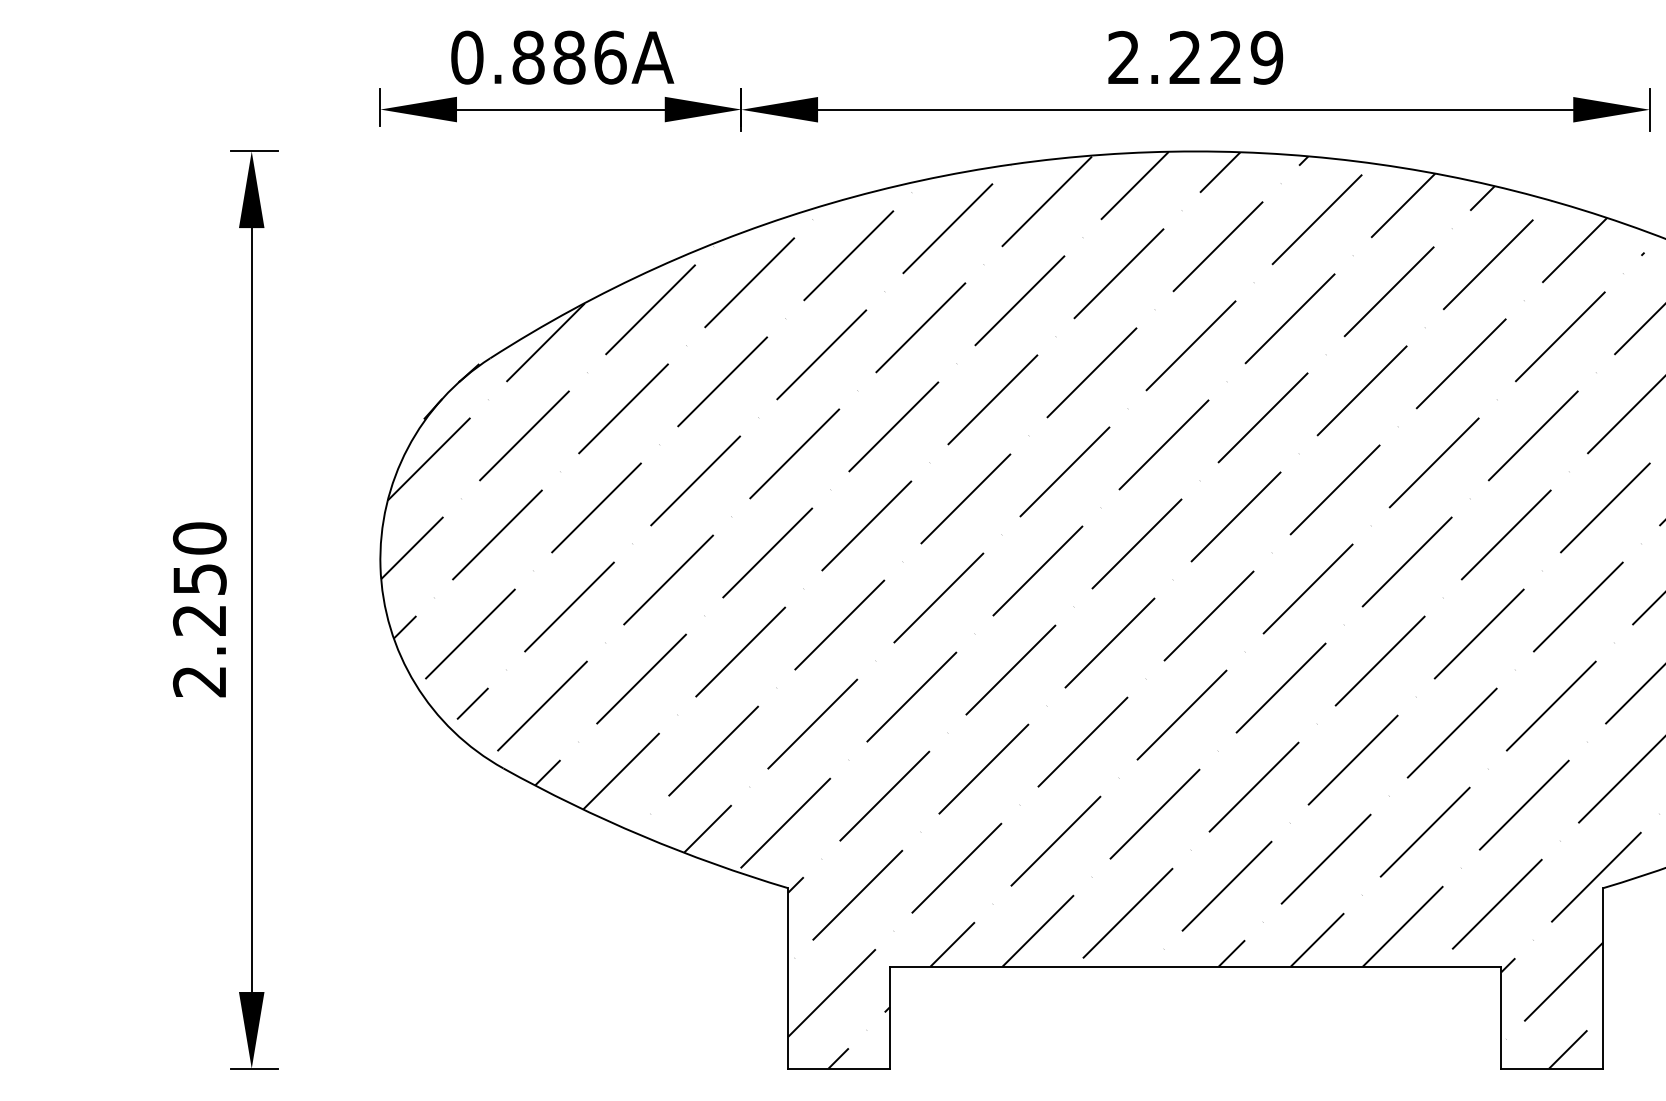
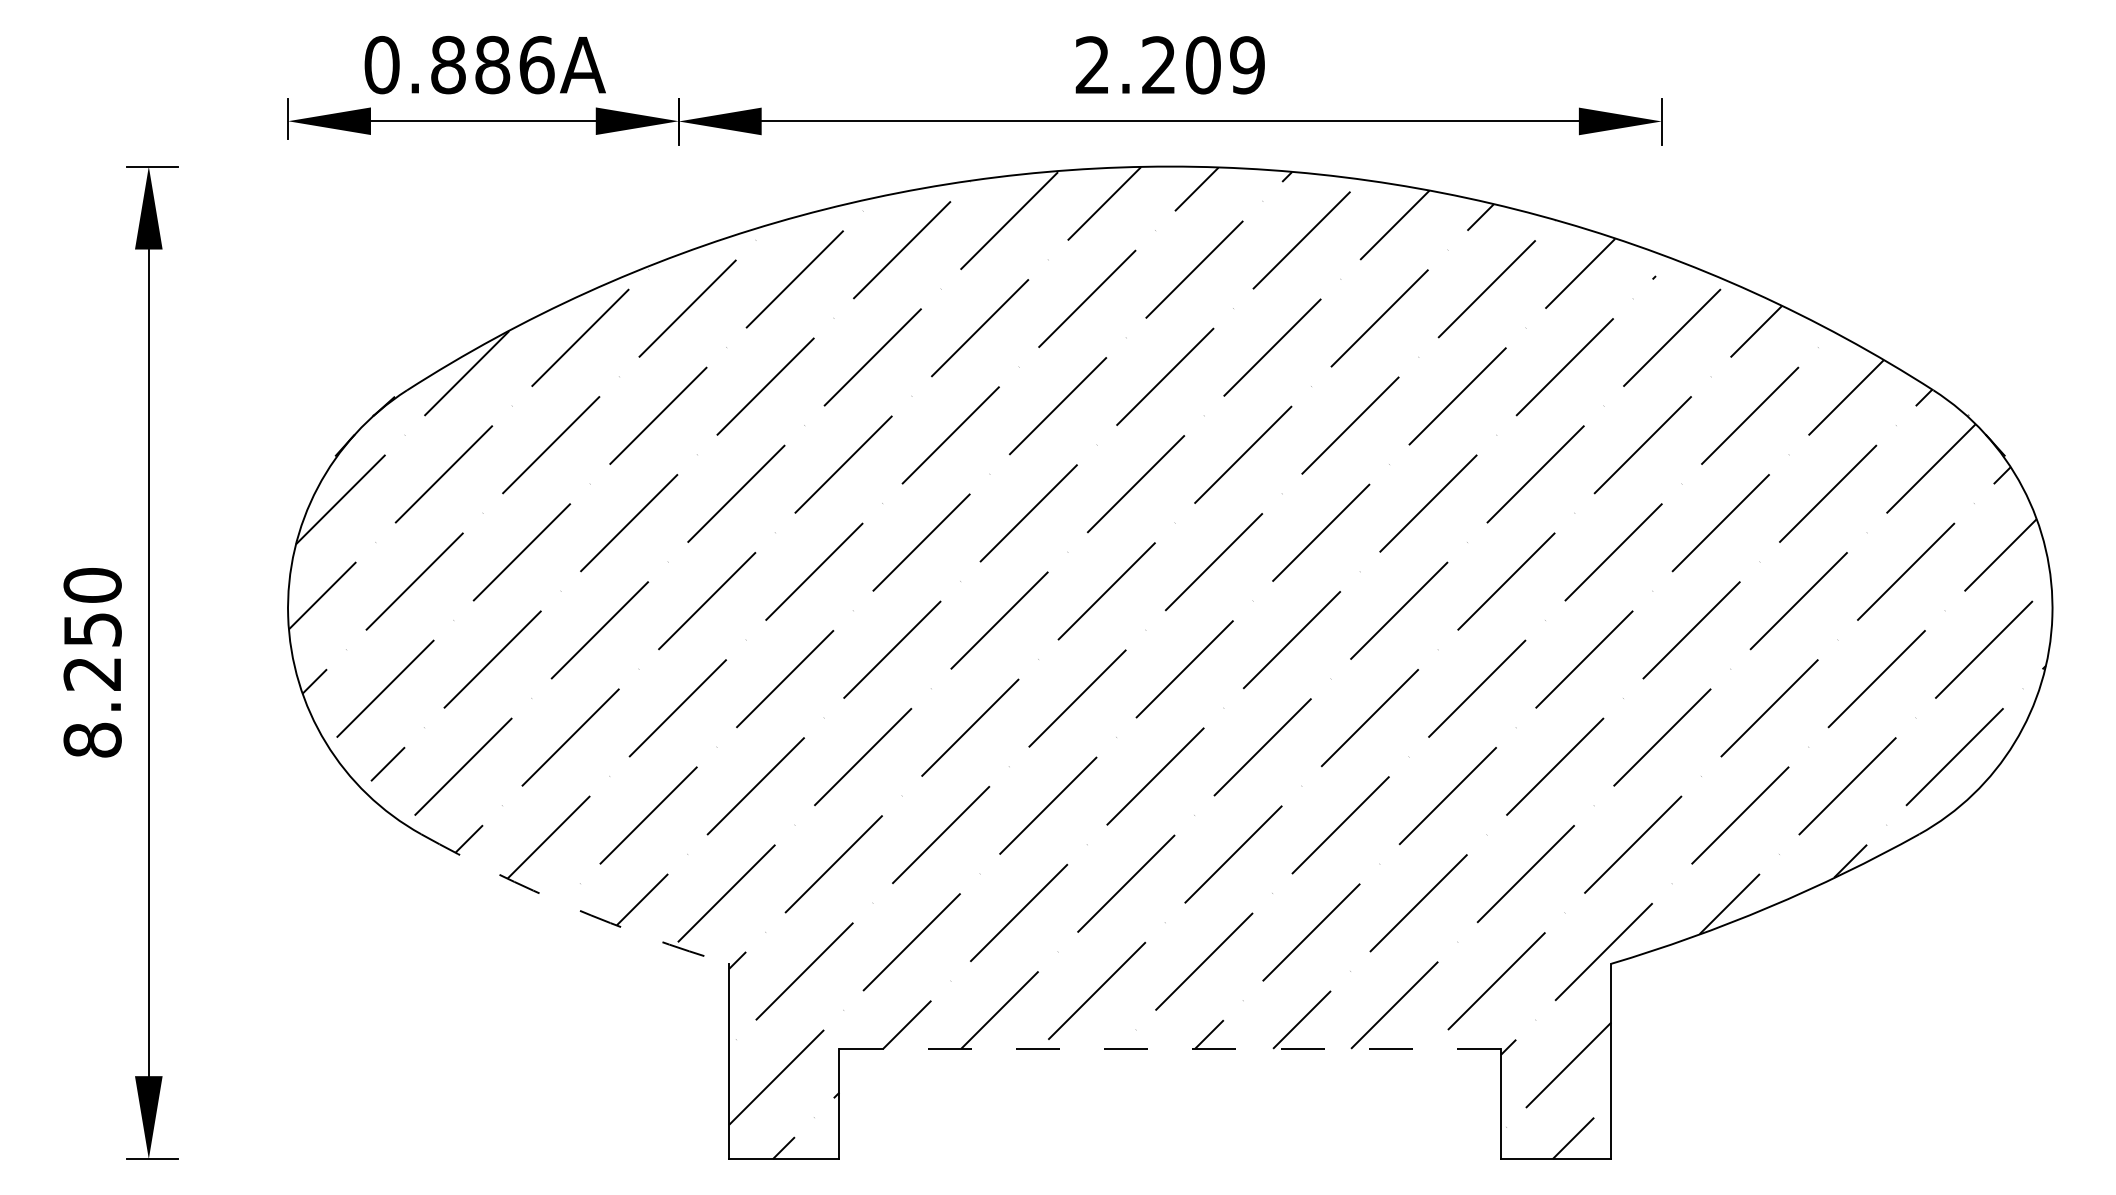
text: (1226, 58) -> (1203, 65), 2.229 -> 2.209
text: (199, 680) -> (92, 739), 2.250 -> 8.250
arc: (642, 836) -> (571, 907), solid -> dashed
line: (1195, 966) -> (1170, 1048), solid -> dashed

